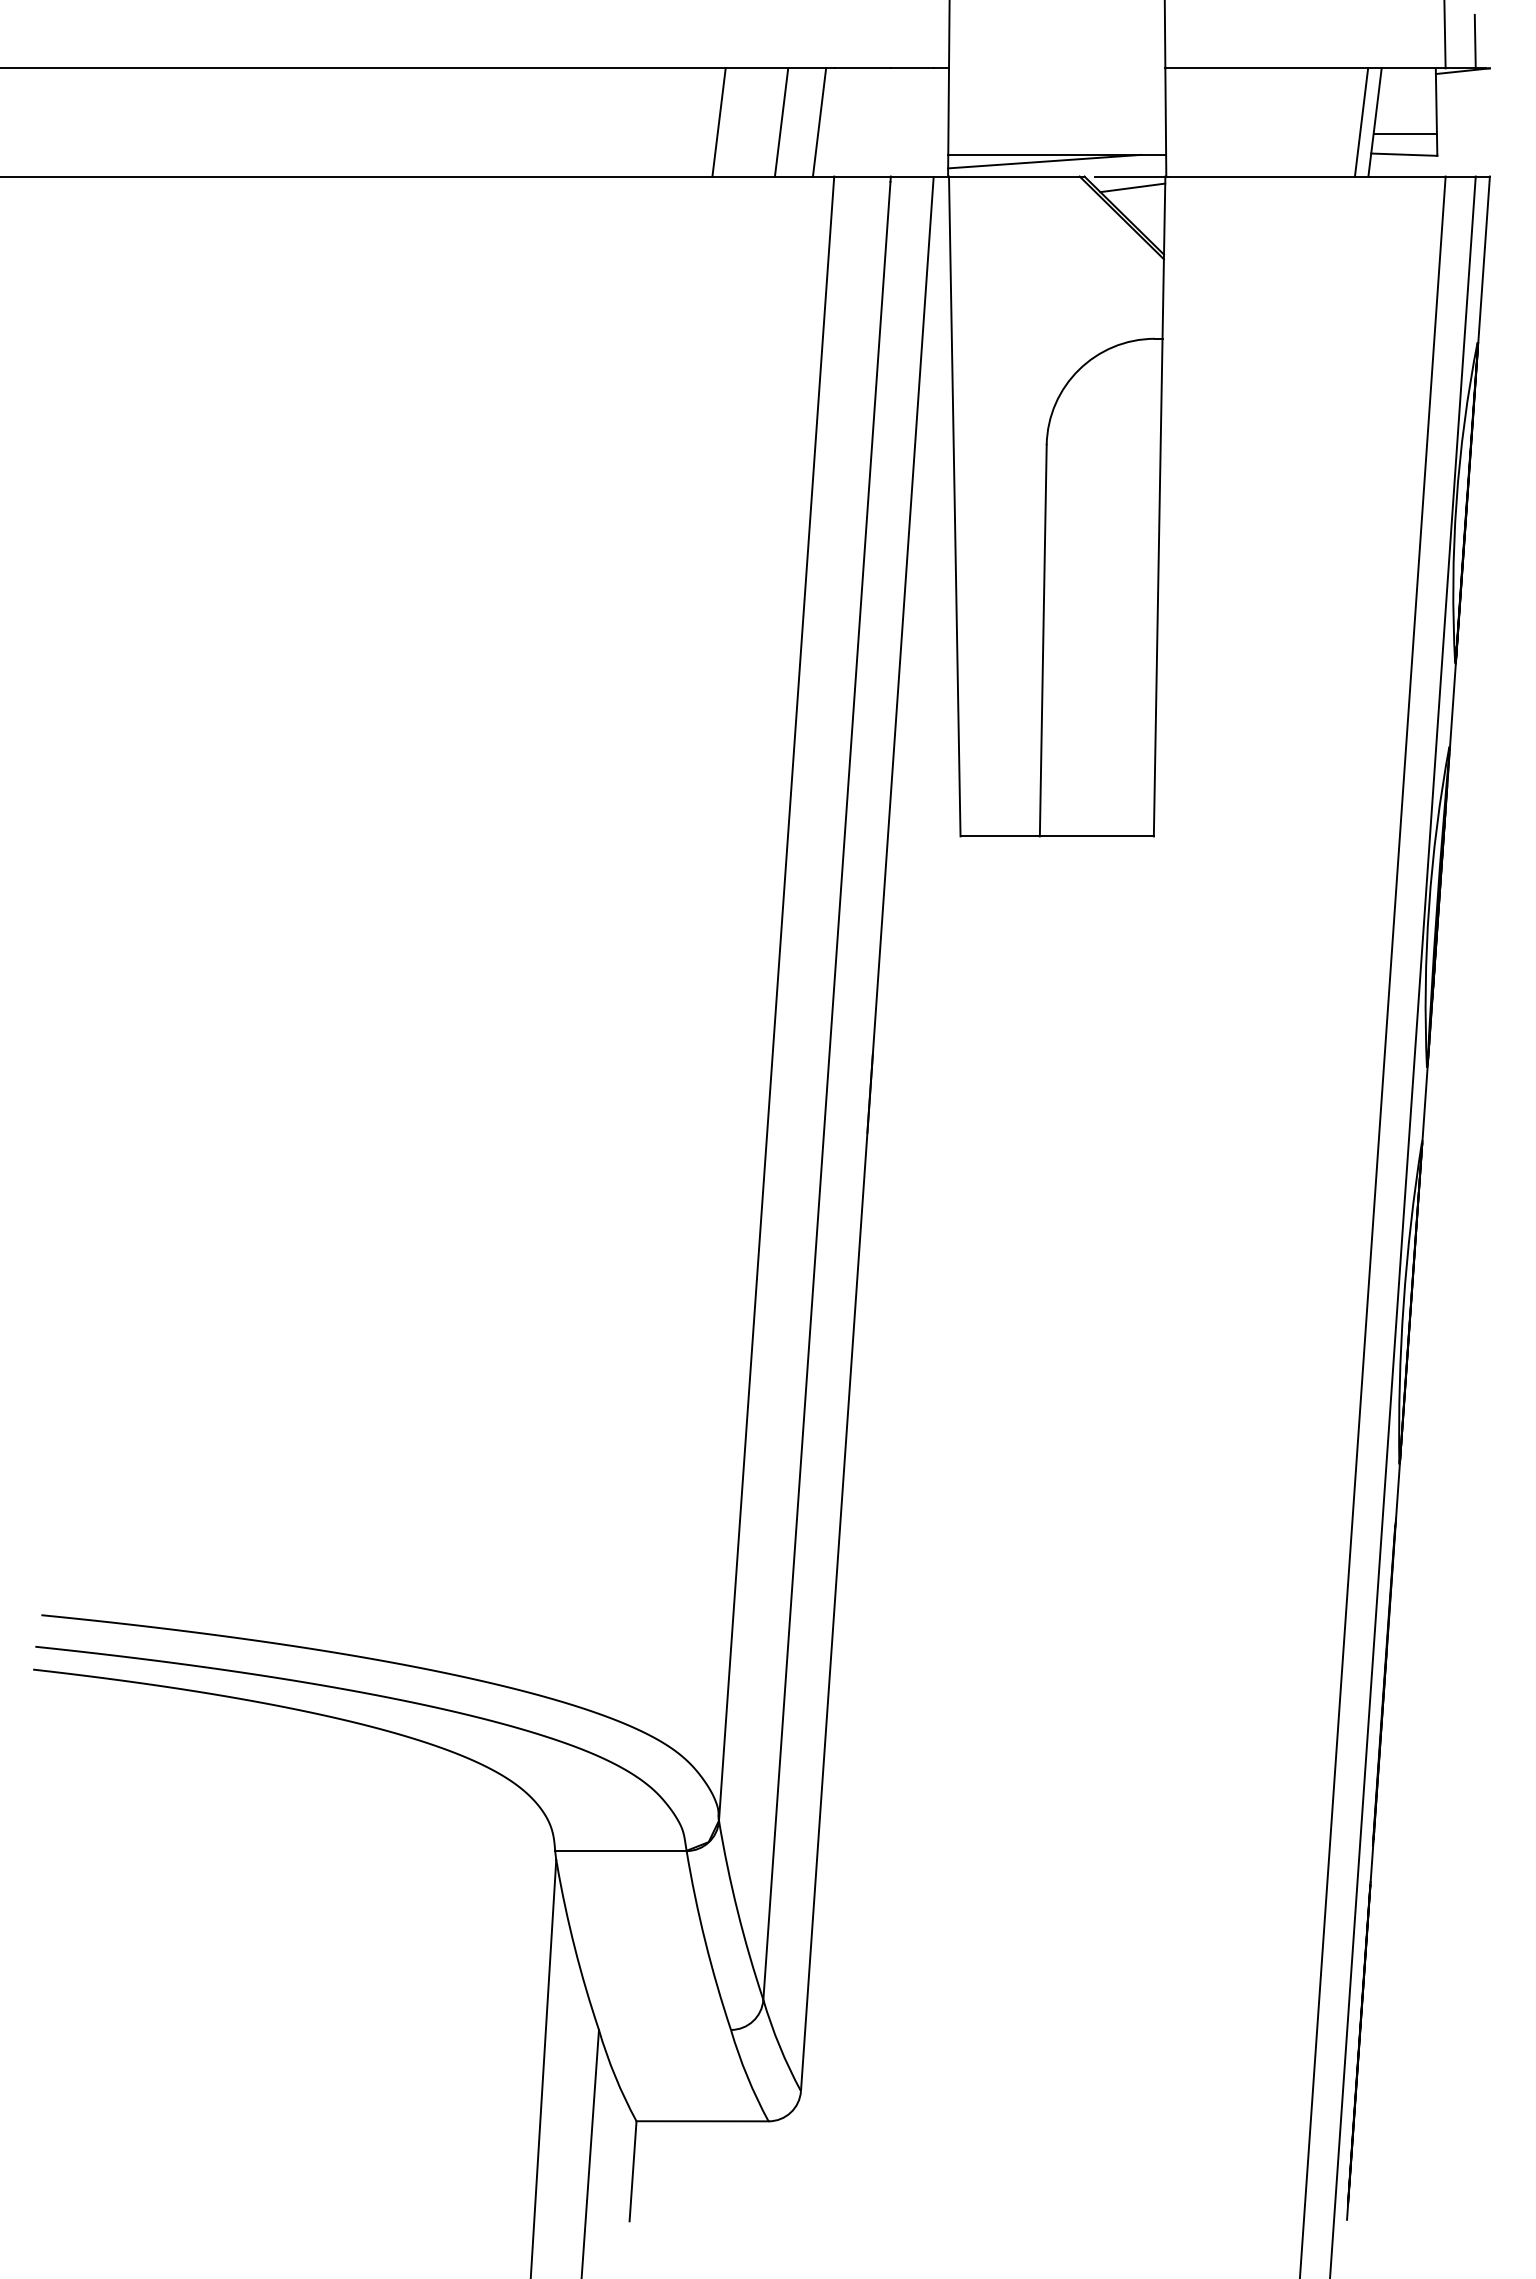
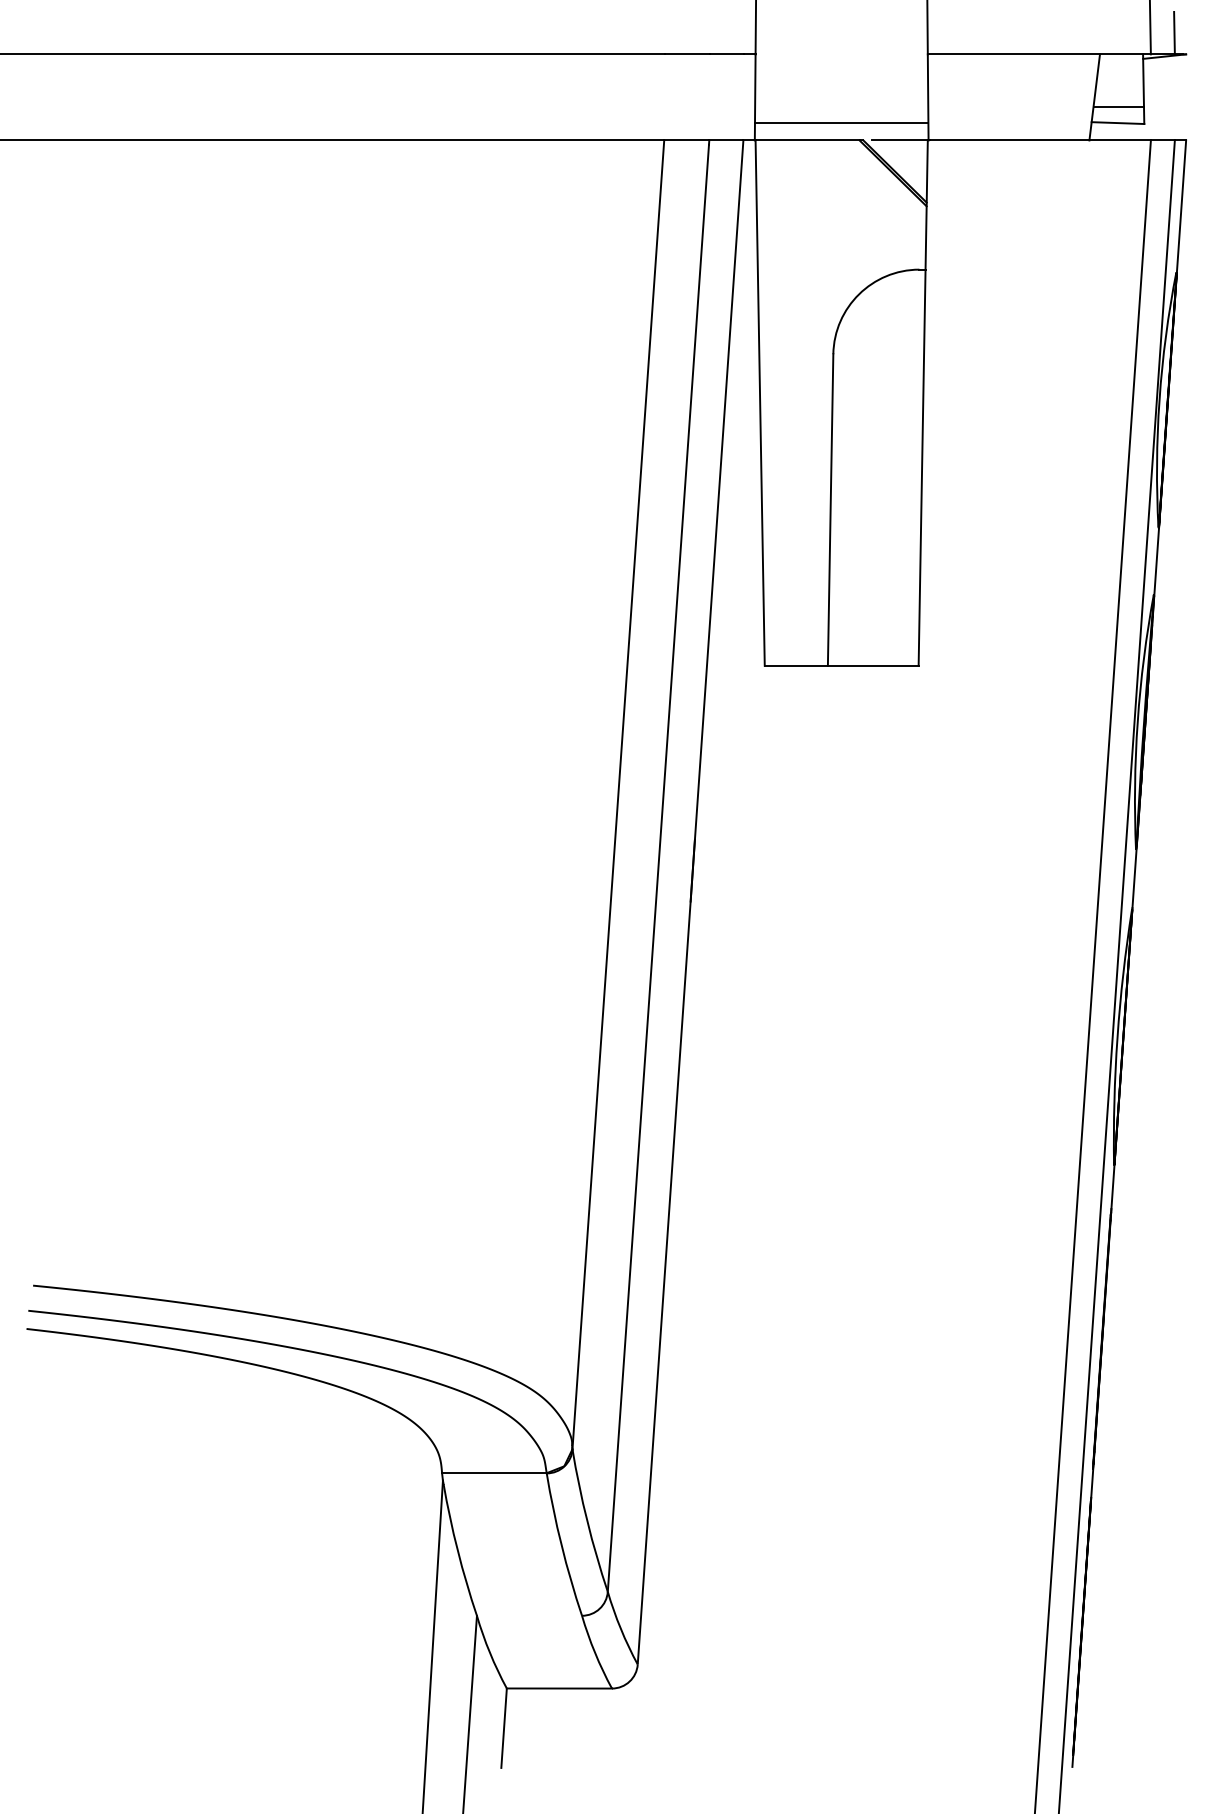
line: (718, 122) -> (572, 97), removed
line: (781, 122) -> (622, 97), removed
line: (819, 122) -> (652, 97), removed
line: (1361, 122) -> (1083, 97), removed
line: (1044, 161) -> (831, 128), removed
line: (1132, 187) -> (901, 149), removed

